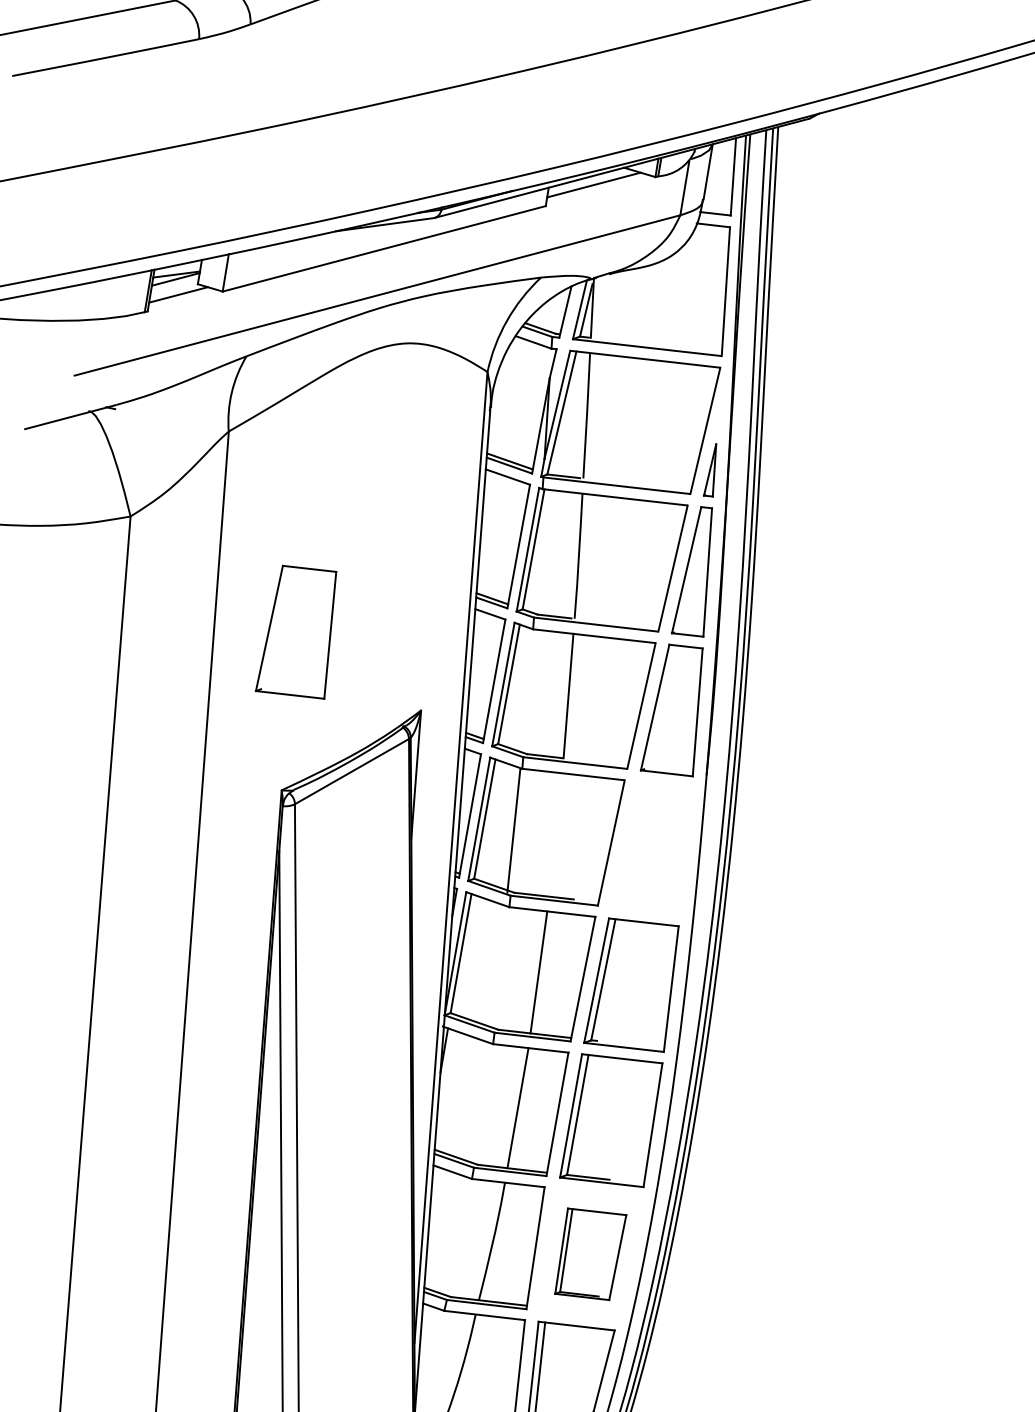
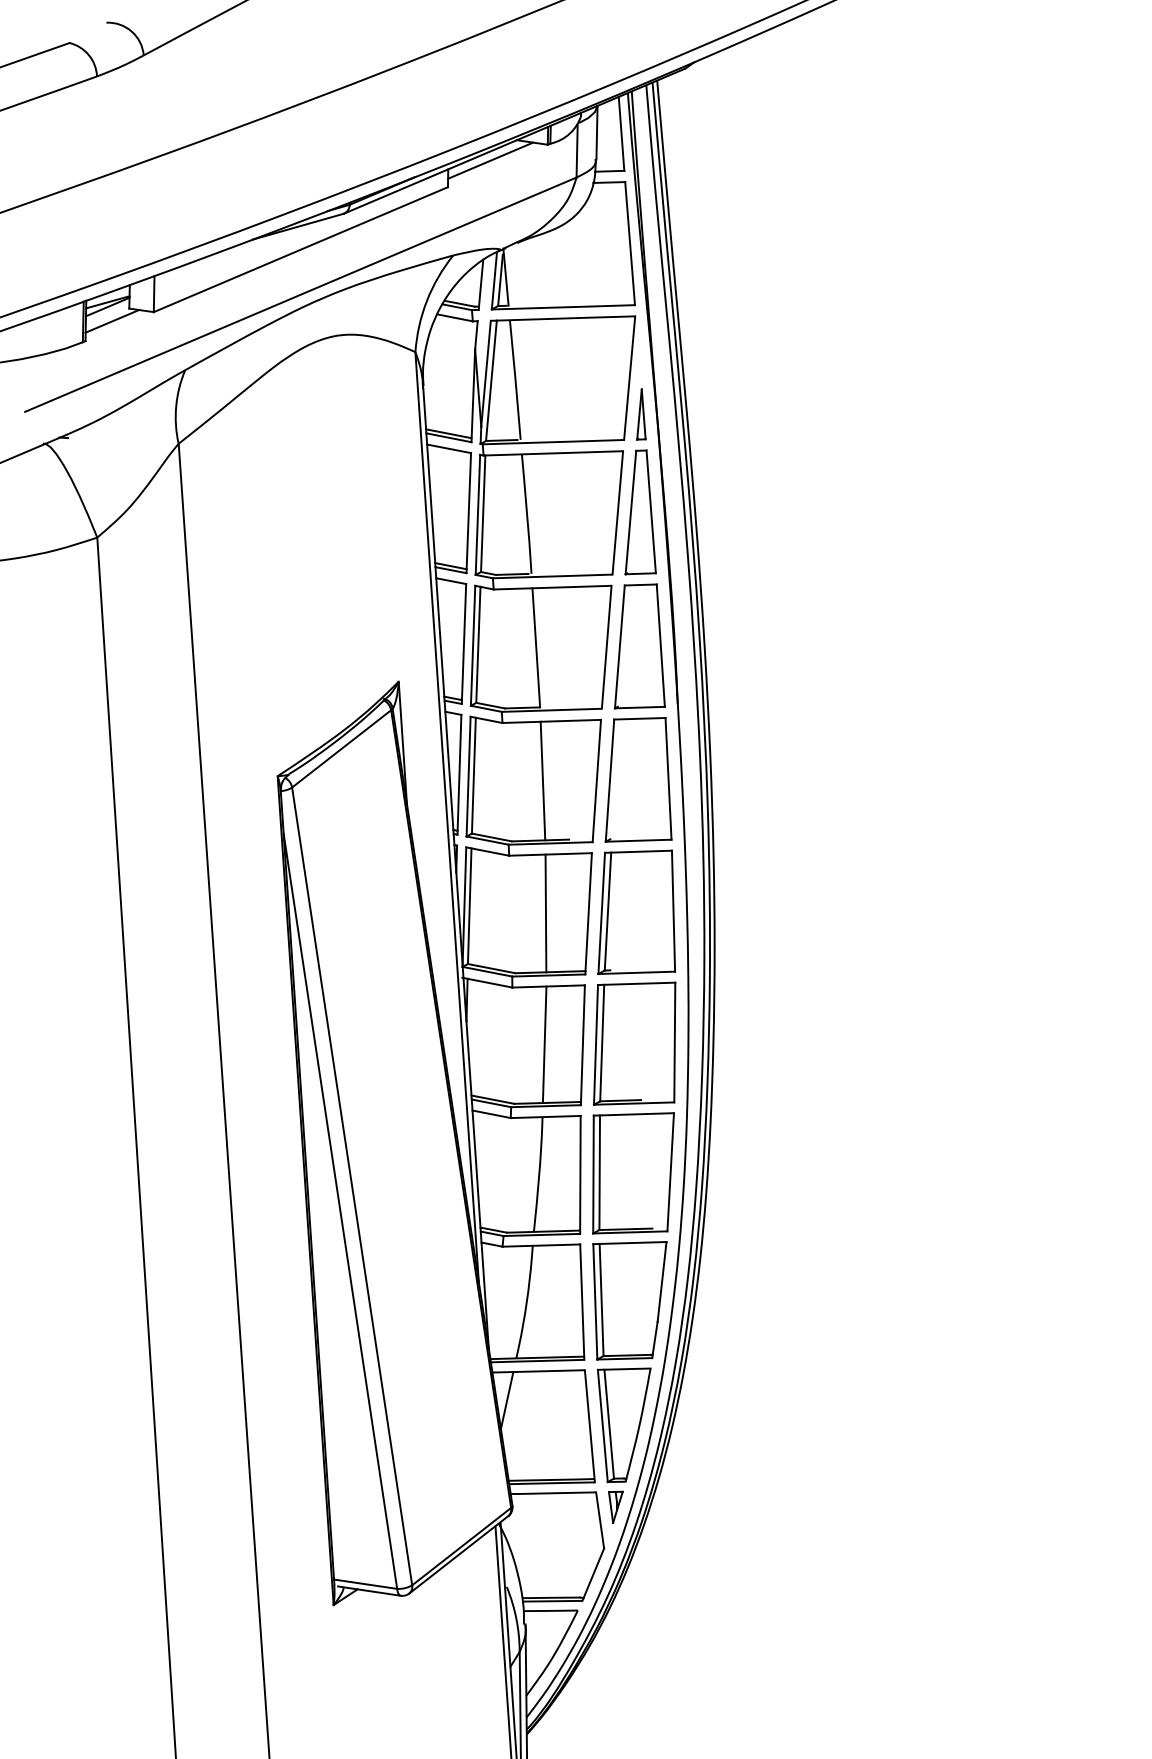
part: (299, 631) -> (638, 779), moved
line: (513, 830) -> (542, 780), moved
part: (590, 1254) -> (633, 1173), size x1.43

